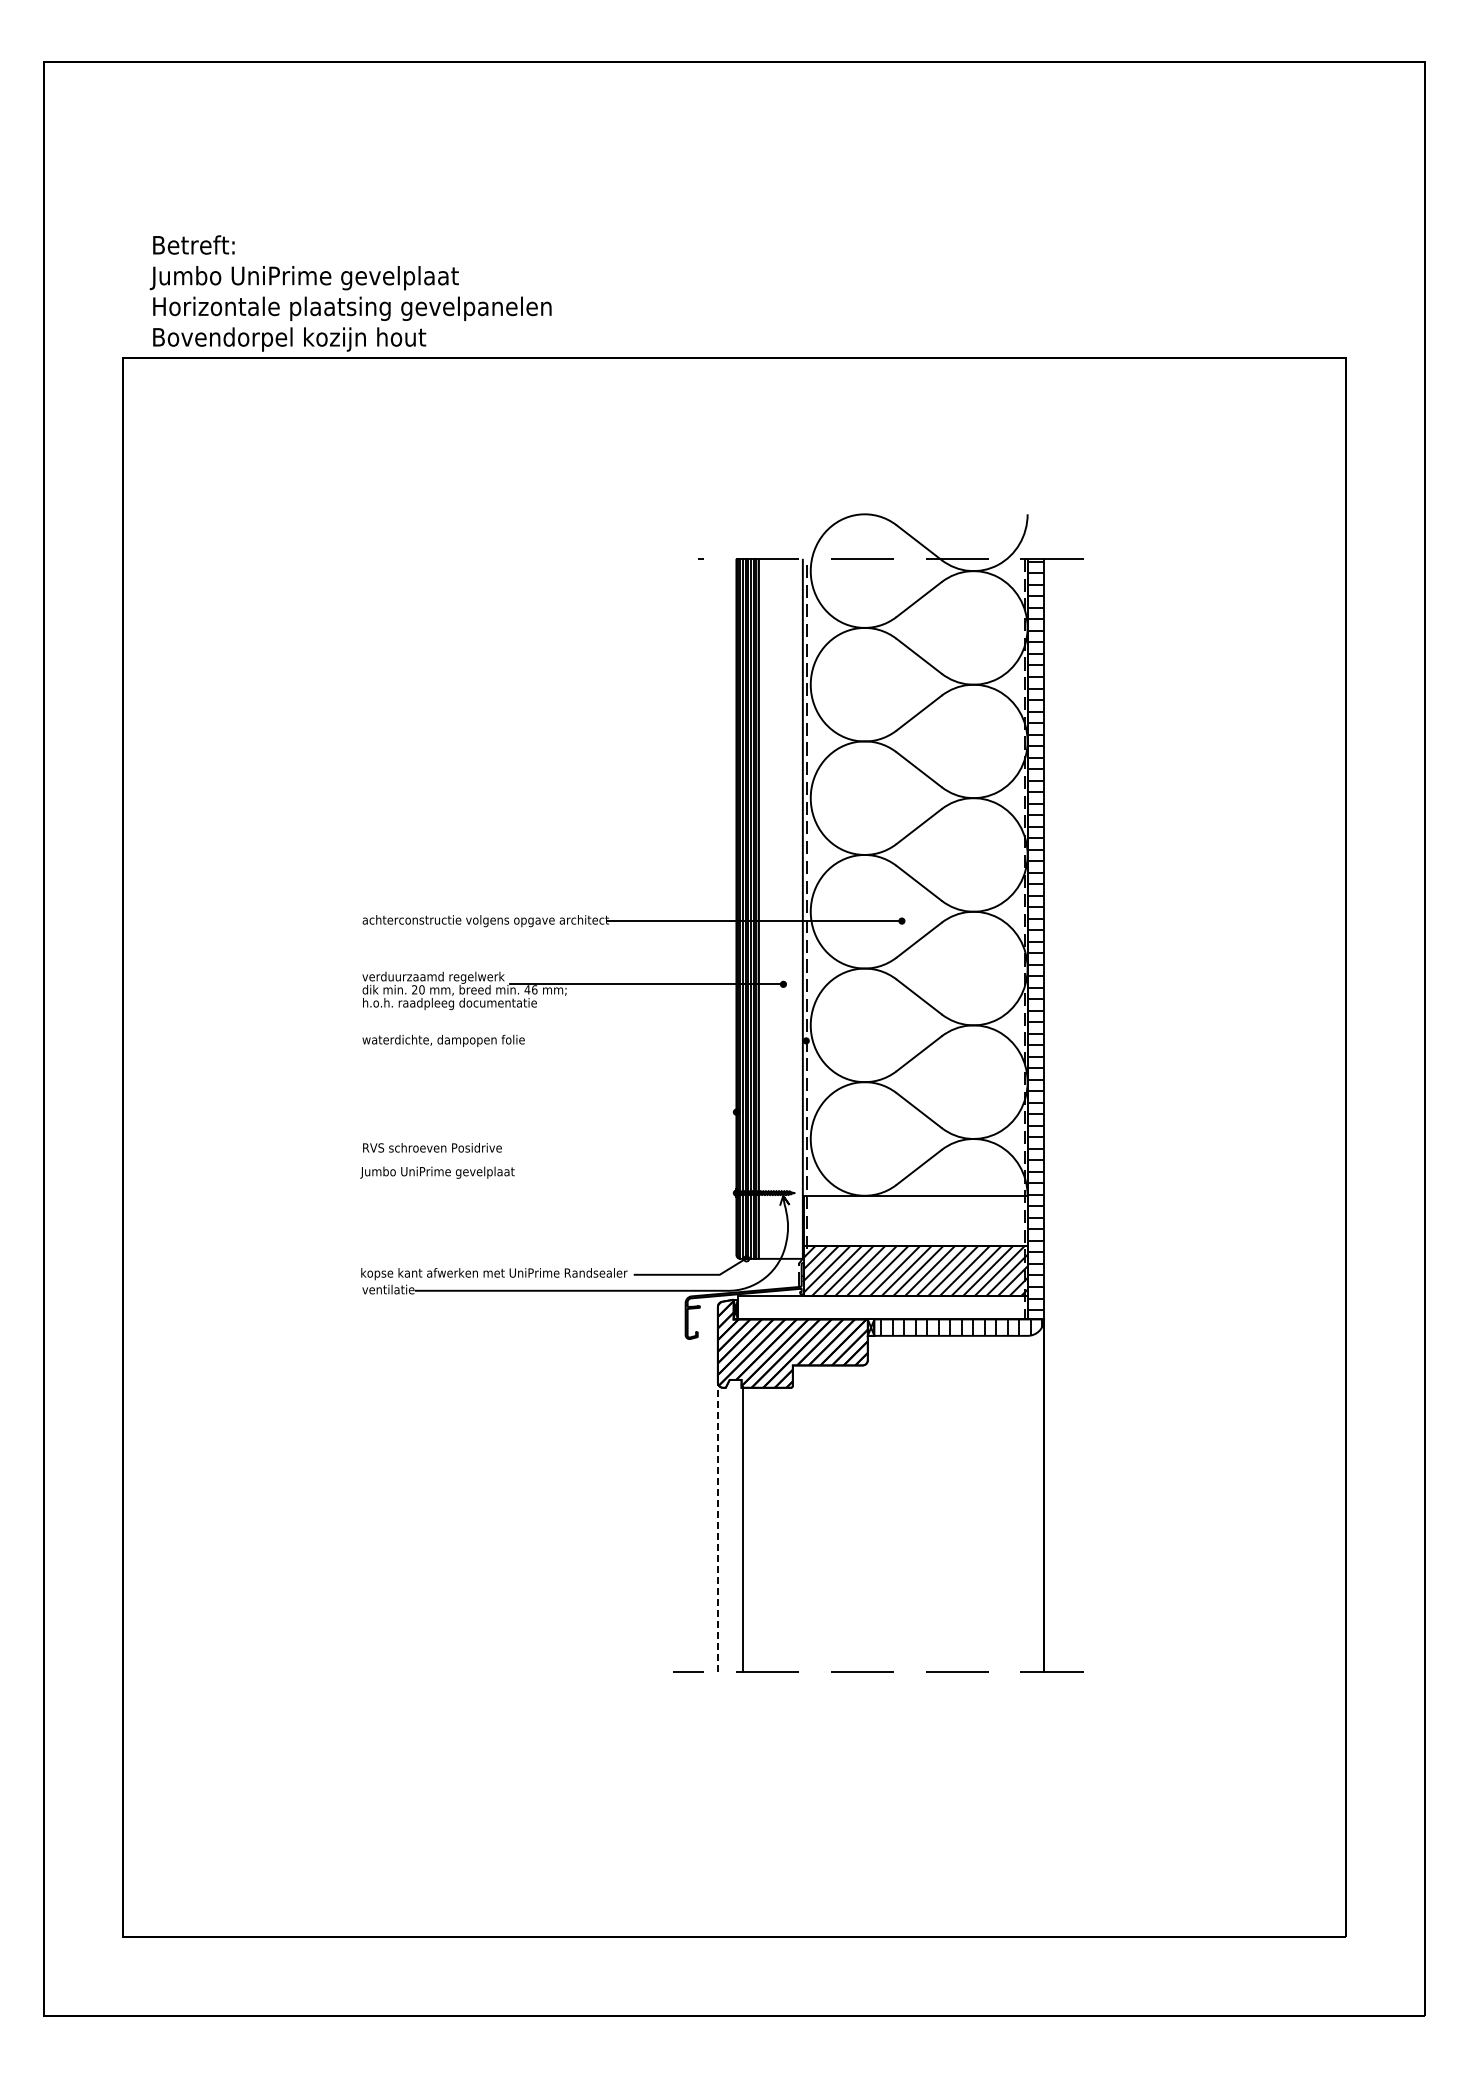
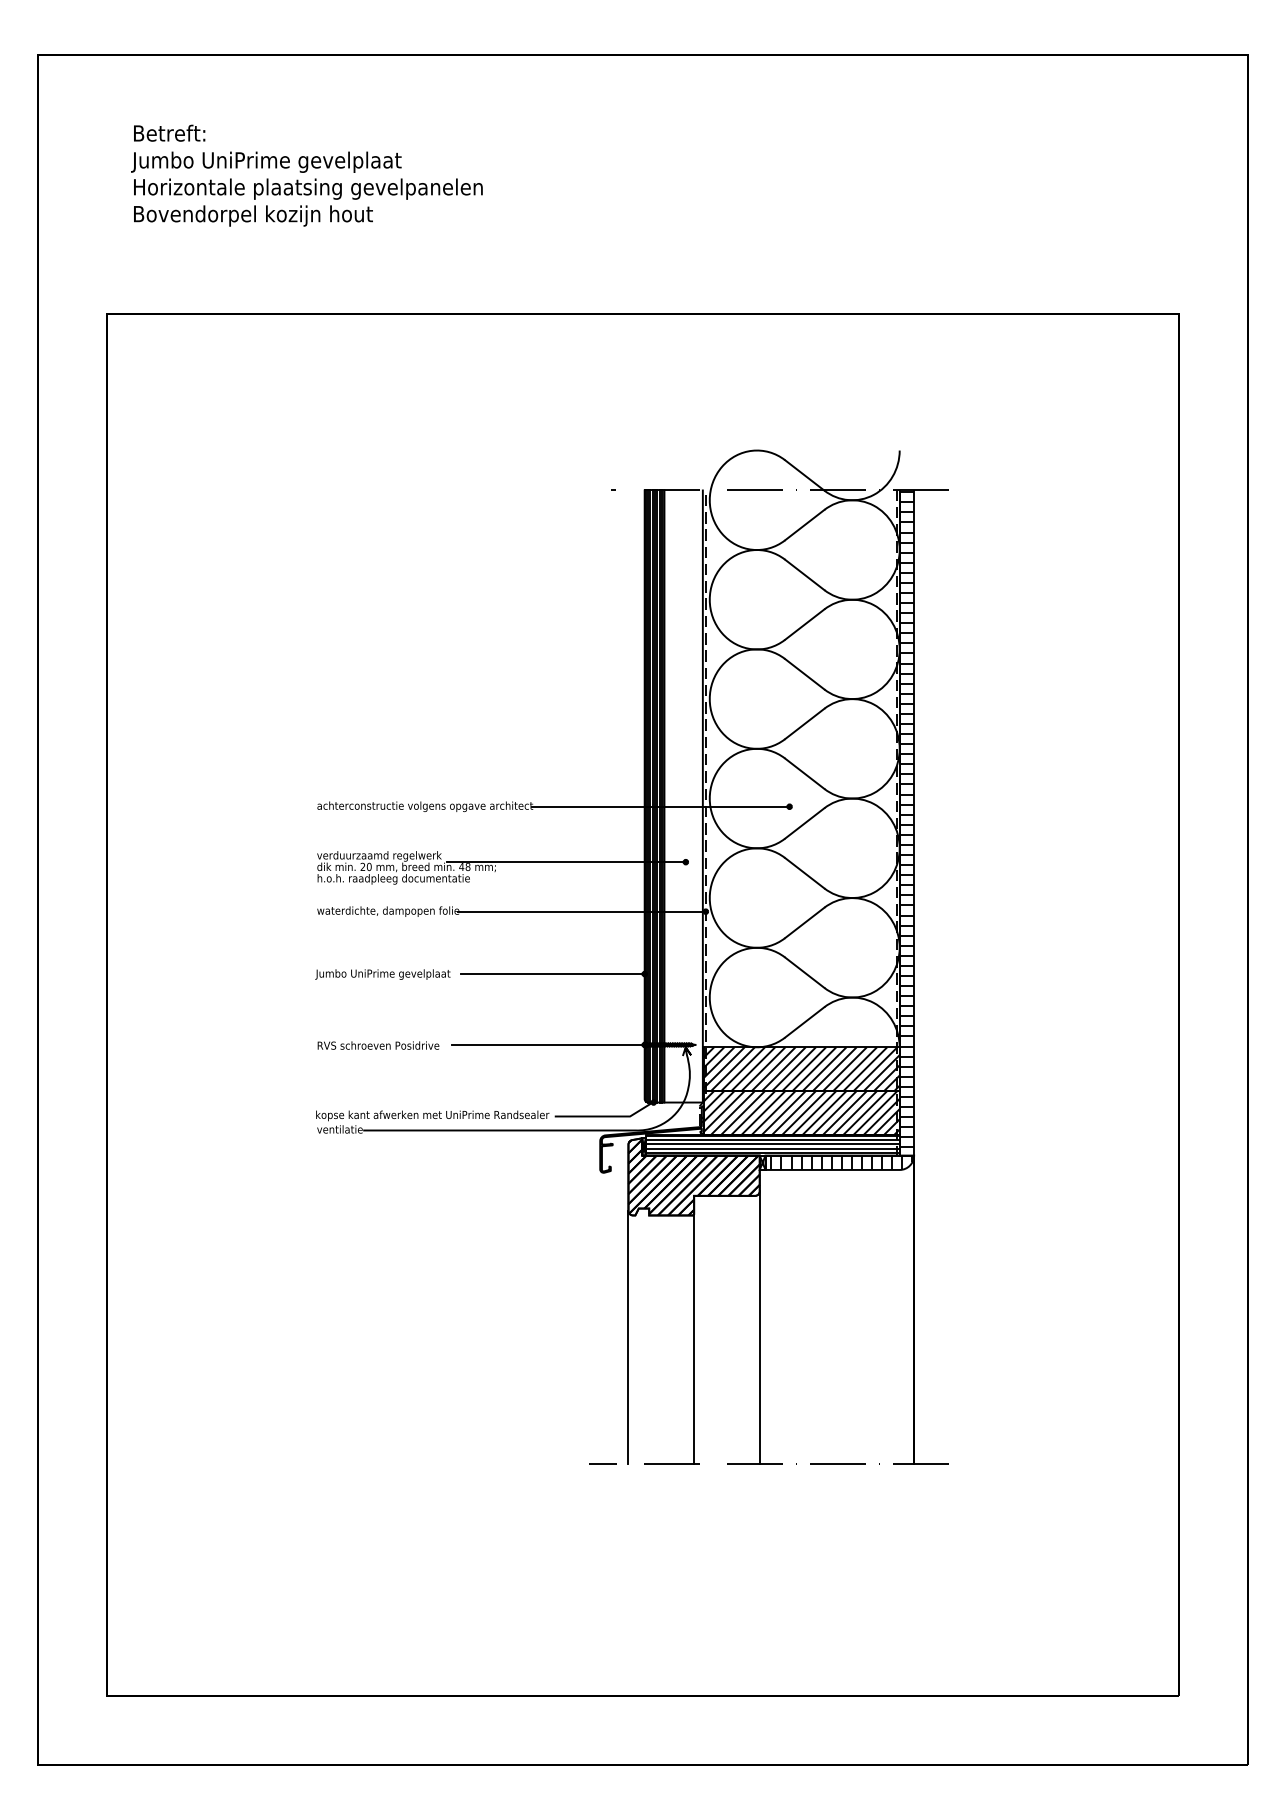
text: (350, 293) -> (306, 175), moved
text: (534, 989) -> (467, 866), 46 -> 48
line: (664, 1040) -> (581, 911), added
line: (632, 1112) -> (553, 974), added
text: (432, 1147) -> (378, 1045), moved
text: (437, 1172) -> (382, 974), moved
line: (626, 1193) -> (548, 1045), added
hatch: (915, 1220) -> (801, 1068), added
hatch: (882, 1306) -> (772, 1144), added
line: (867, 1516) -> (759, 1328), added
line: (717, 1527) -> (628, 1337), dashed -> solid
line: (742, 1529) -> (693, 1339), moved

